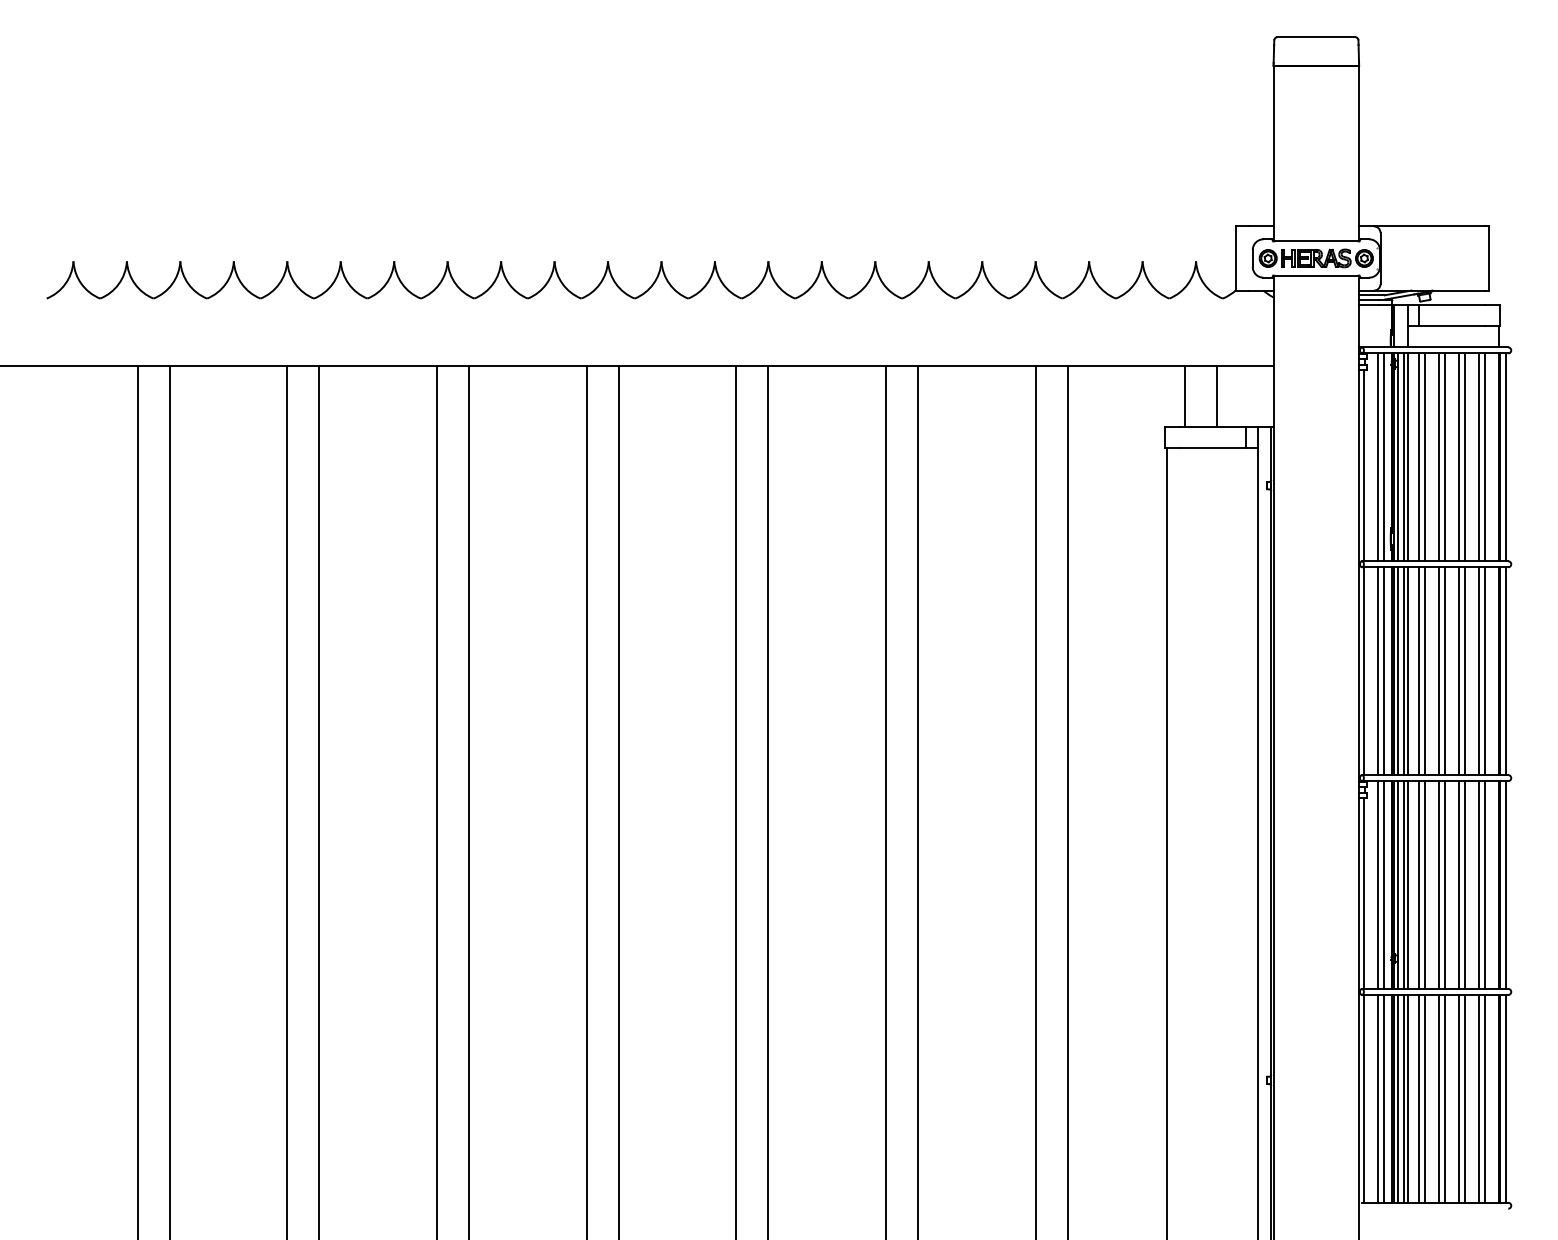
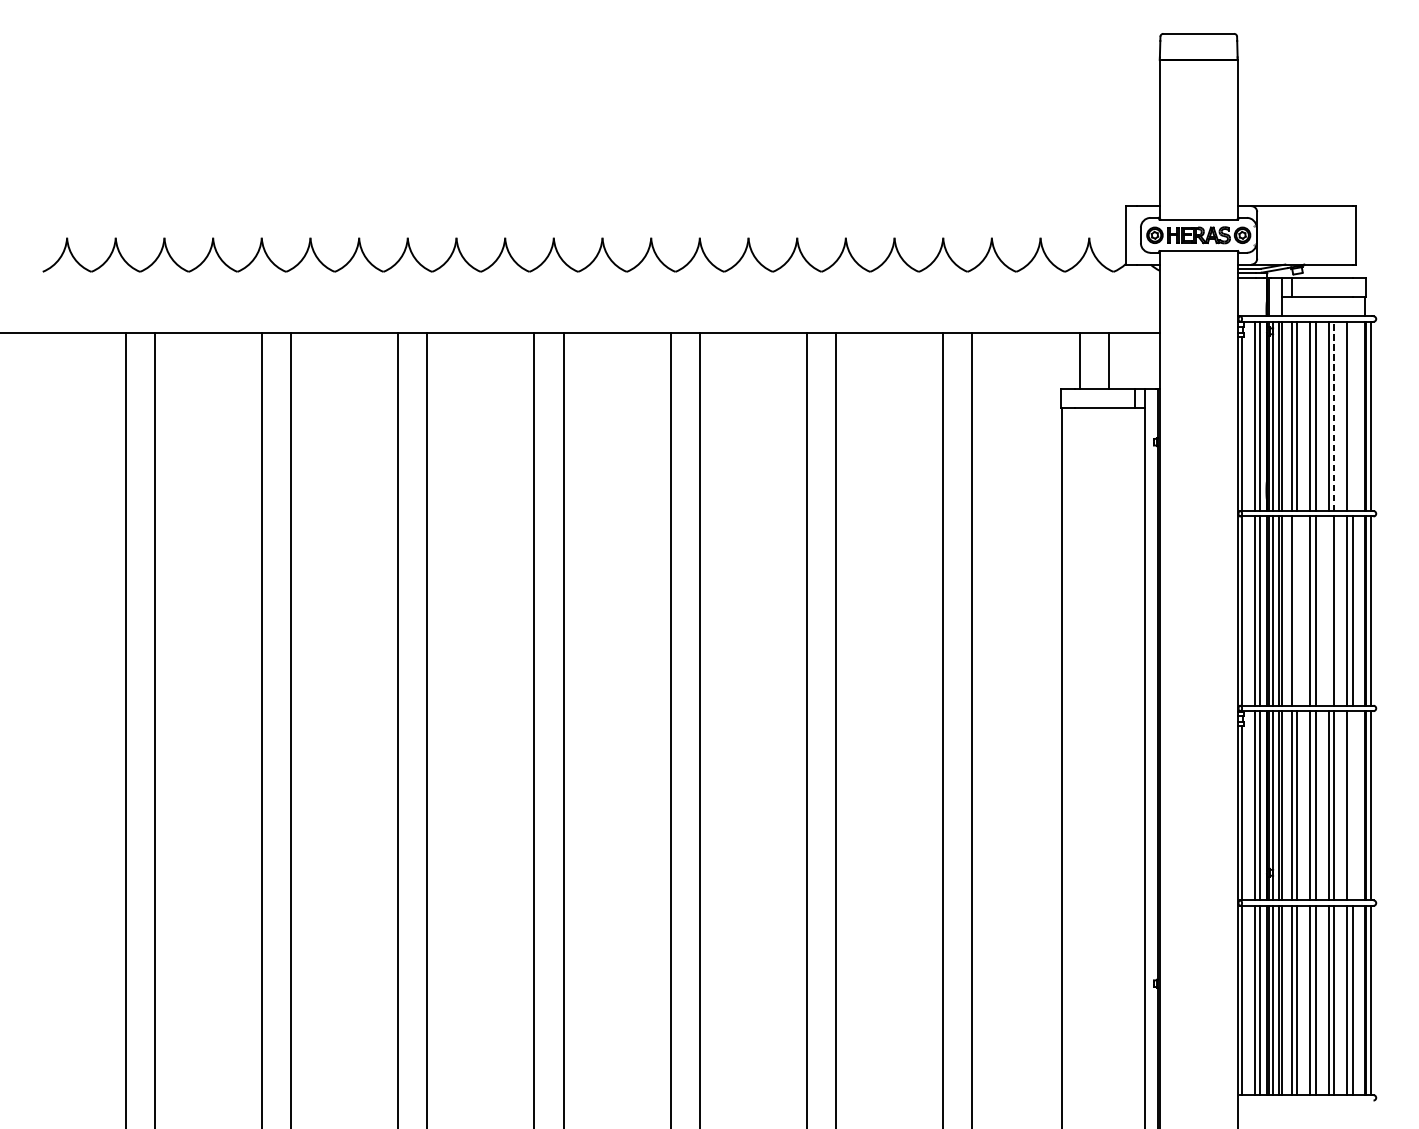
line: (1465, 457) -> (1334, 416), solid -> dashed
line: (1485, 457) -> (1352, 416), removed
line: (1424, 671) -> (1297, 611), removed
line: (1459, 671) -> (1329, 611), removed
line: (1485, 884) -> (1352, 805), removed

